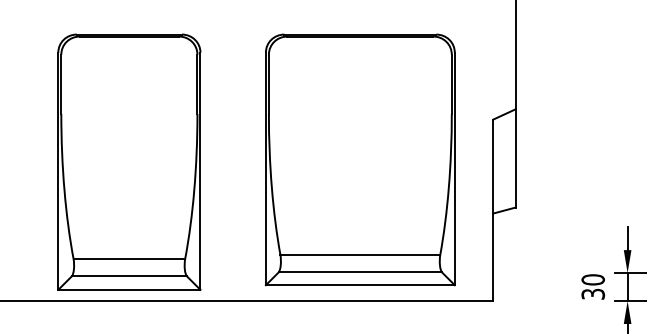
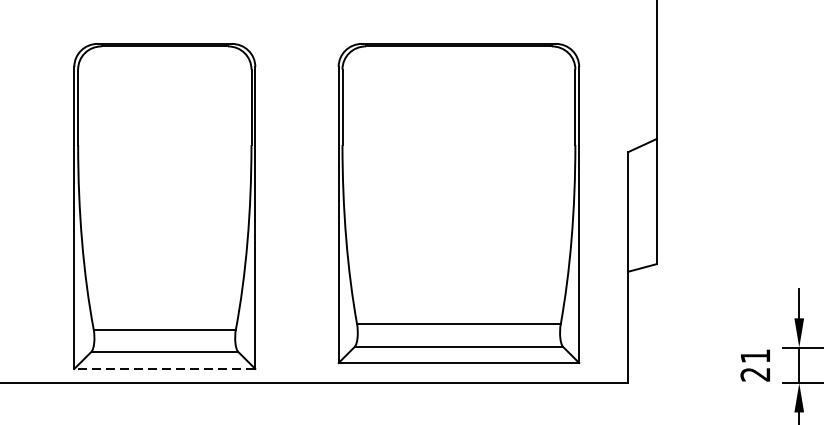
text: (593, 286) -> (755, 364), 30 -> 21
line: (128, 289) -> (163, 368), solid -> dashed

